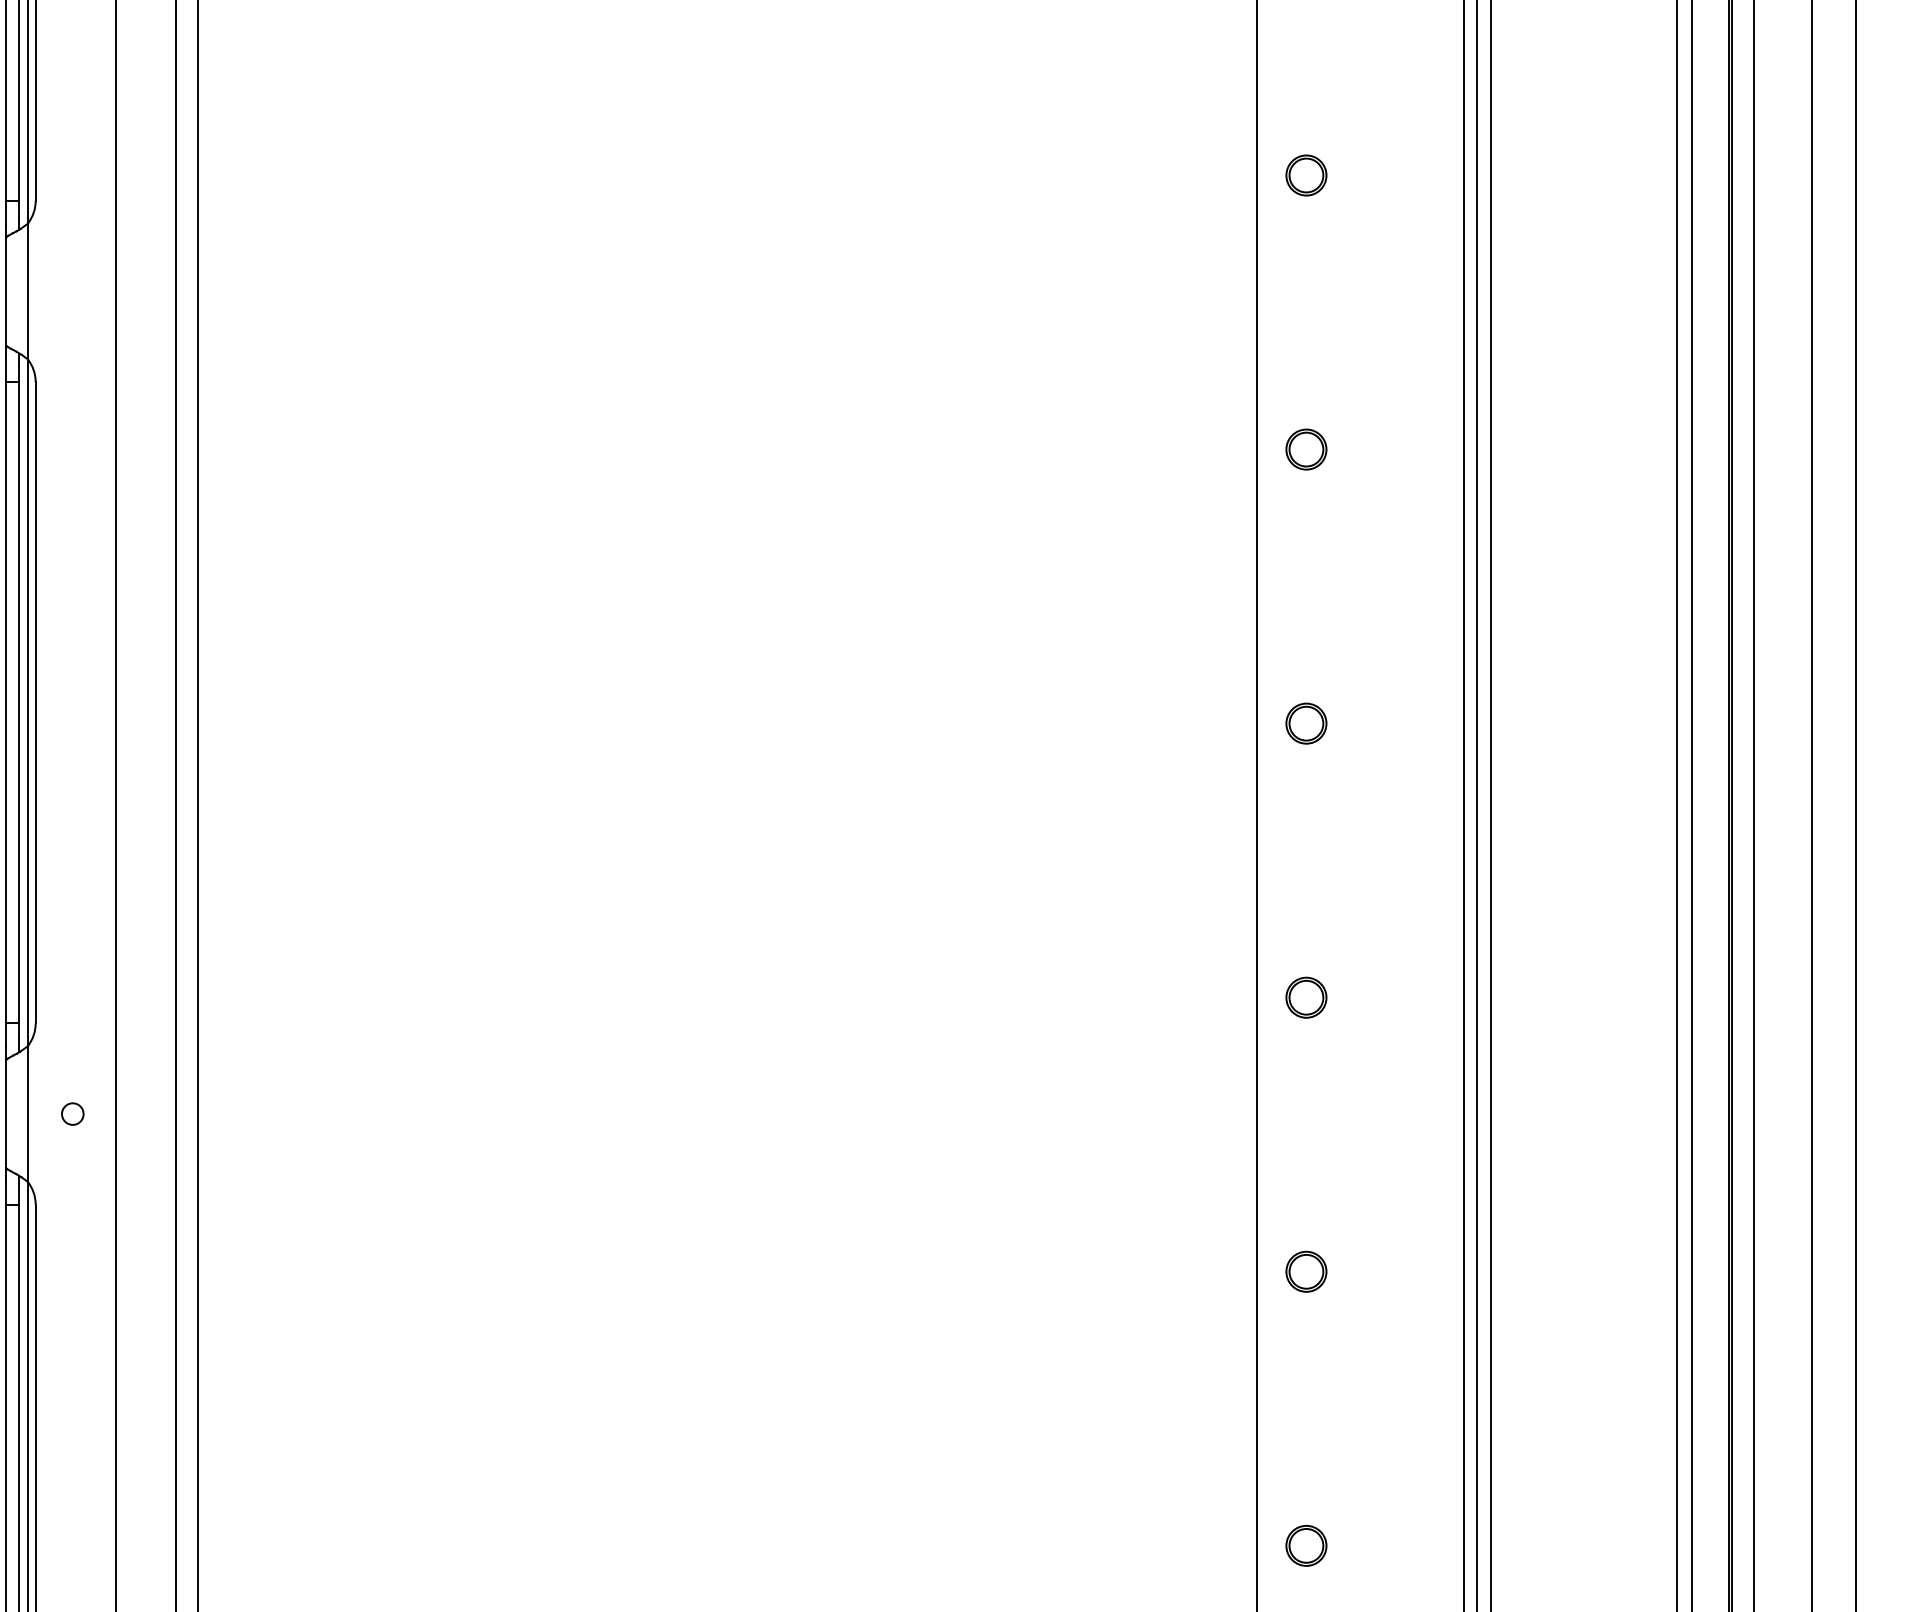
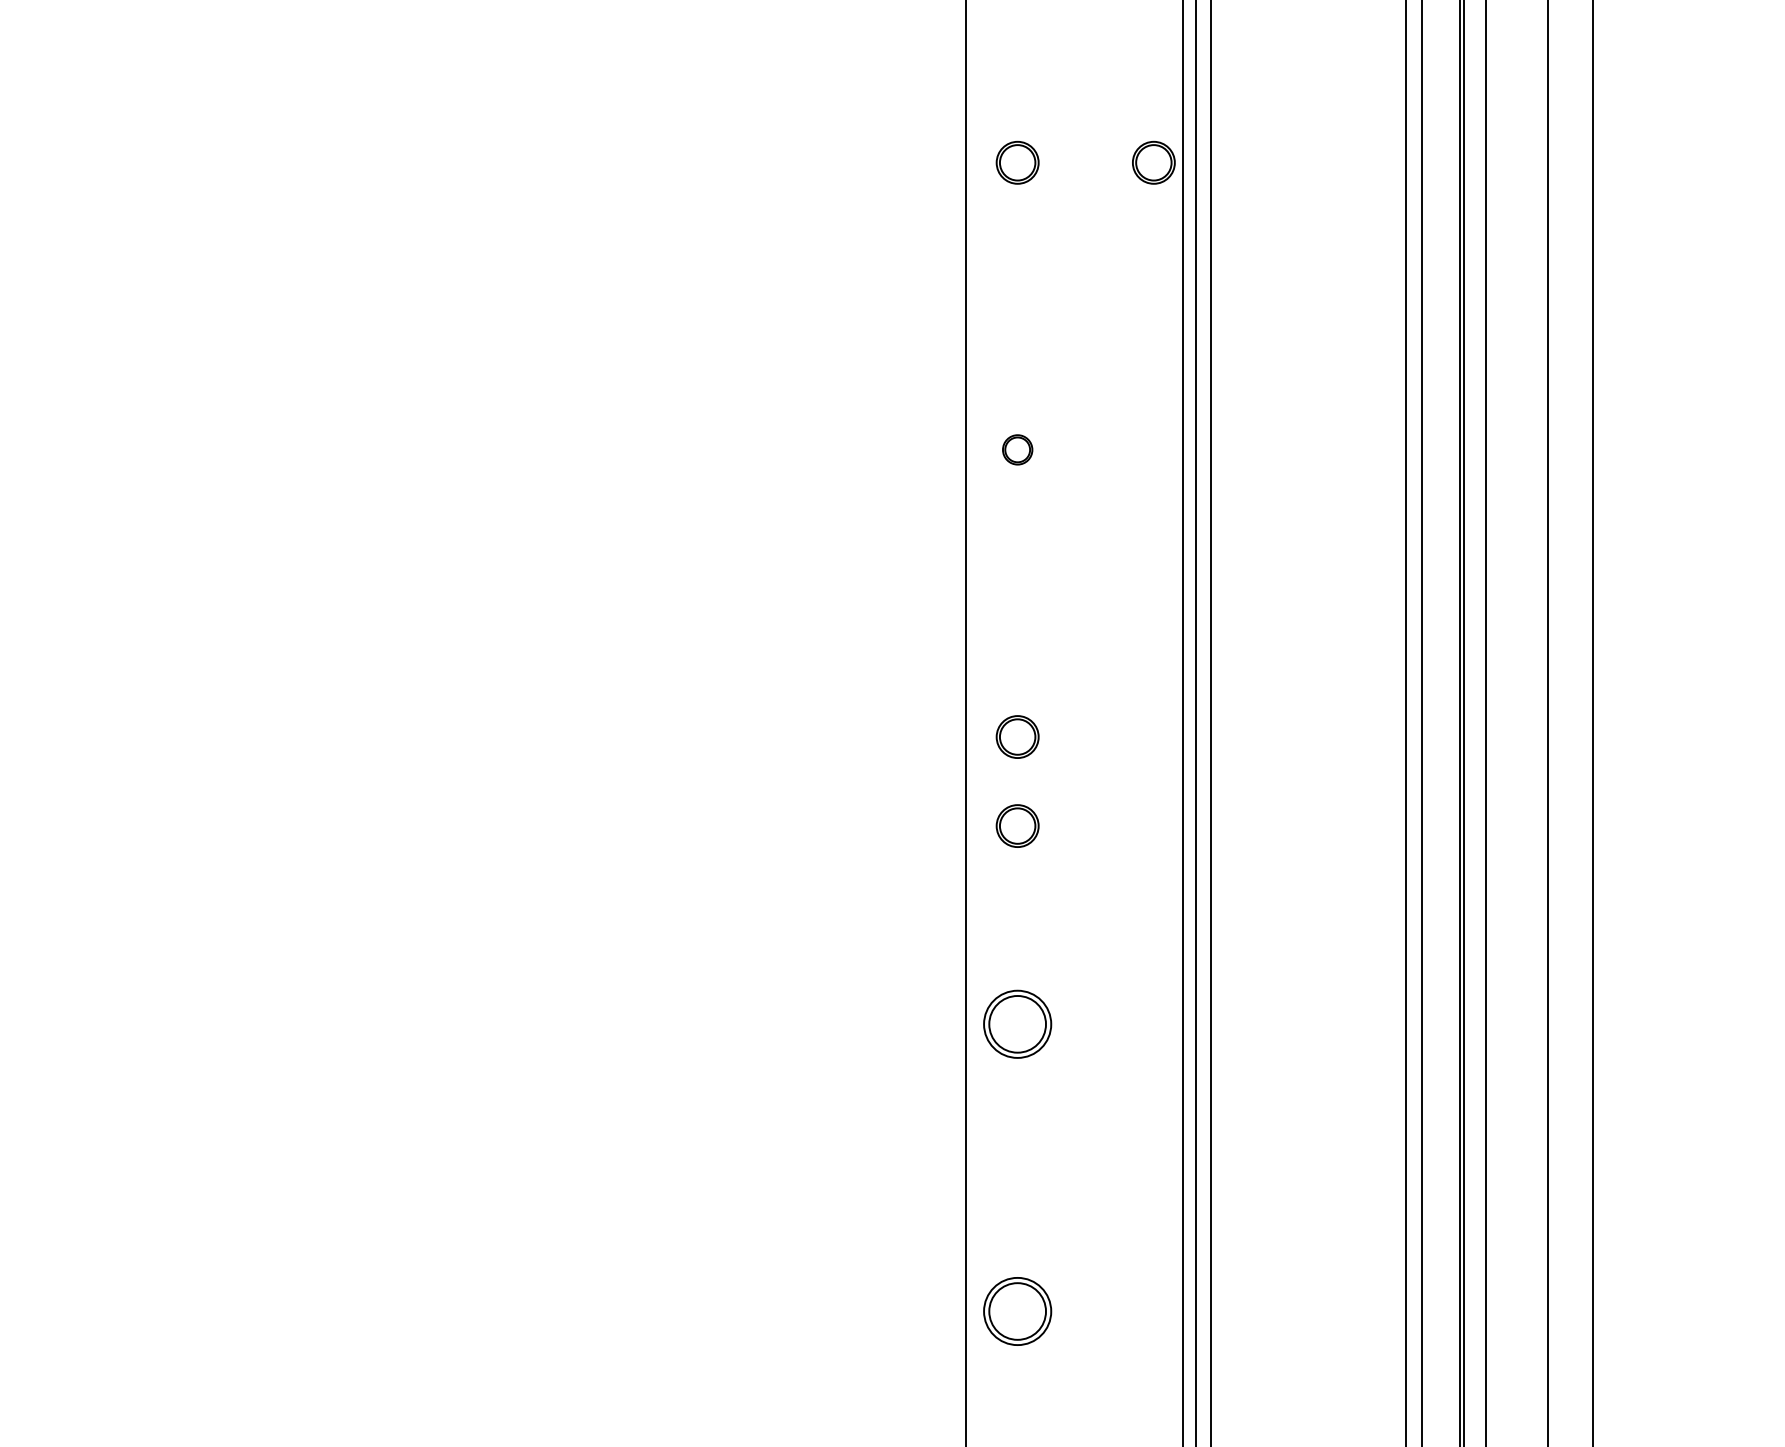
part: (1436, 175) -> (1153, 162), added
part: (1306, 449) -> (1017, 449), size x0.7
part: (1306, 808) -> (1017, 825), added
part: (1306, 997) -> (1017, 1023), size x1.6
part: (1306, 1271) -> (1017, 1310), size x1.6

